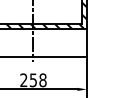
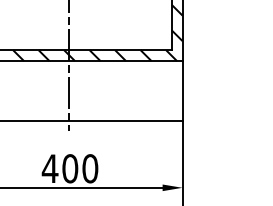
text: (33, 80) -> (70, 169), 258 -> 400

